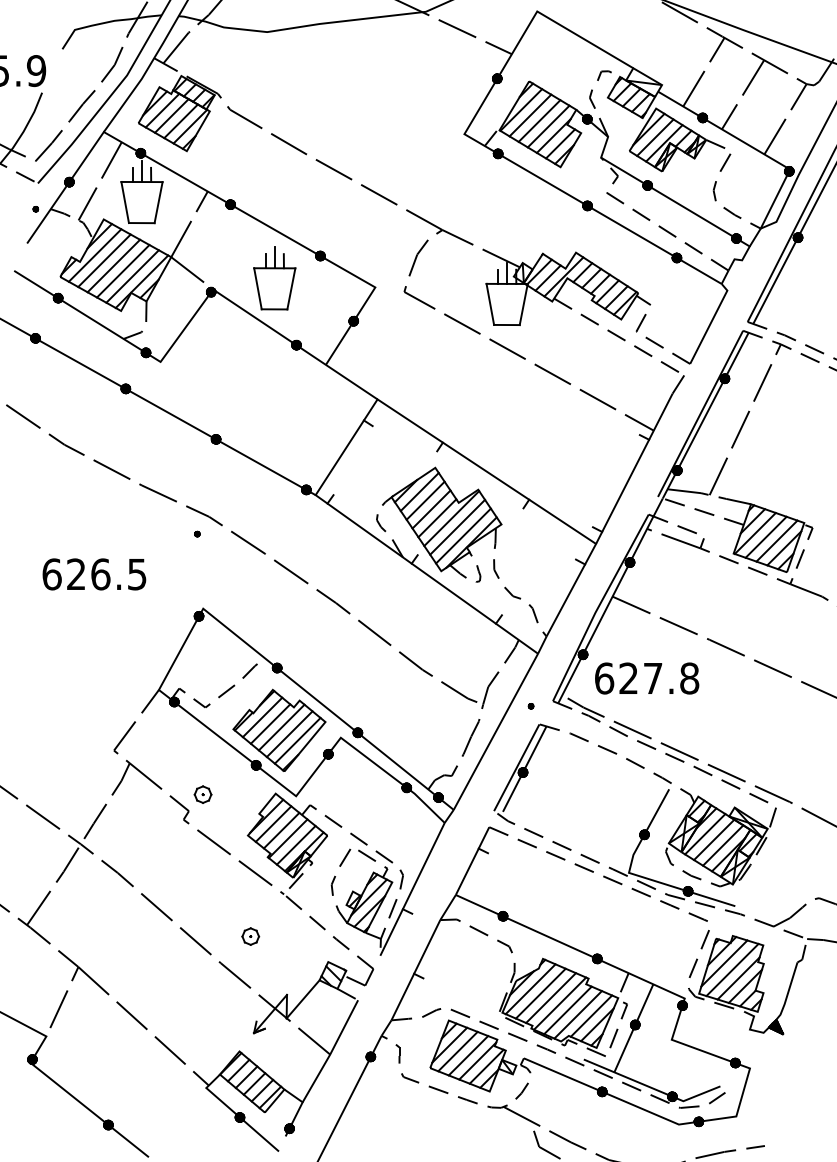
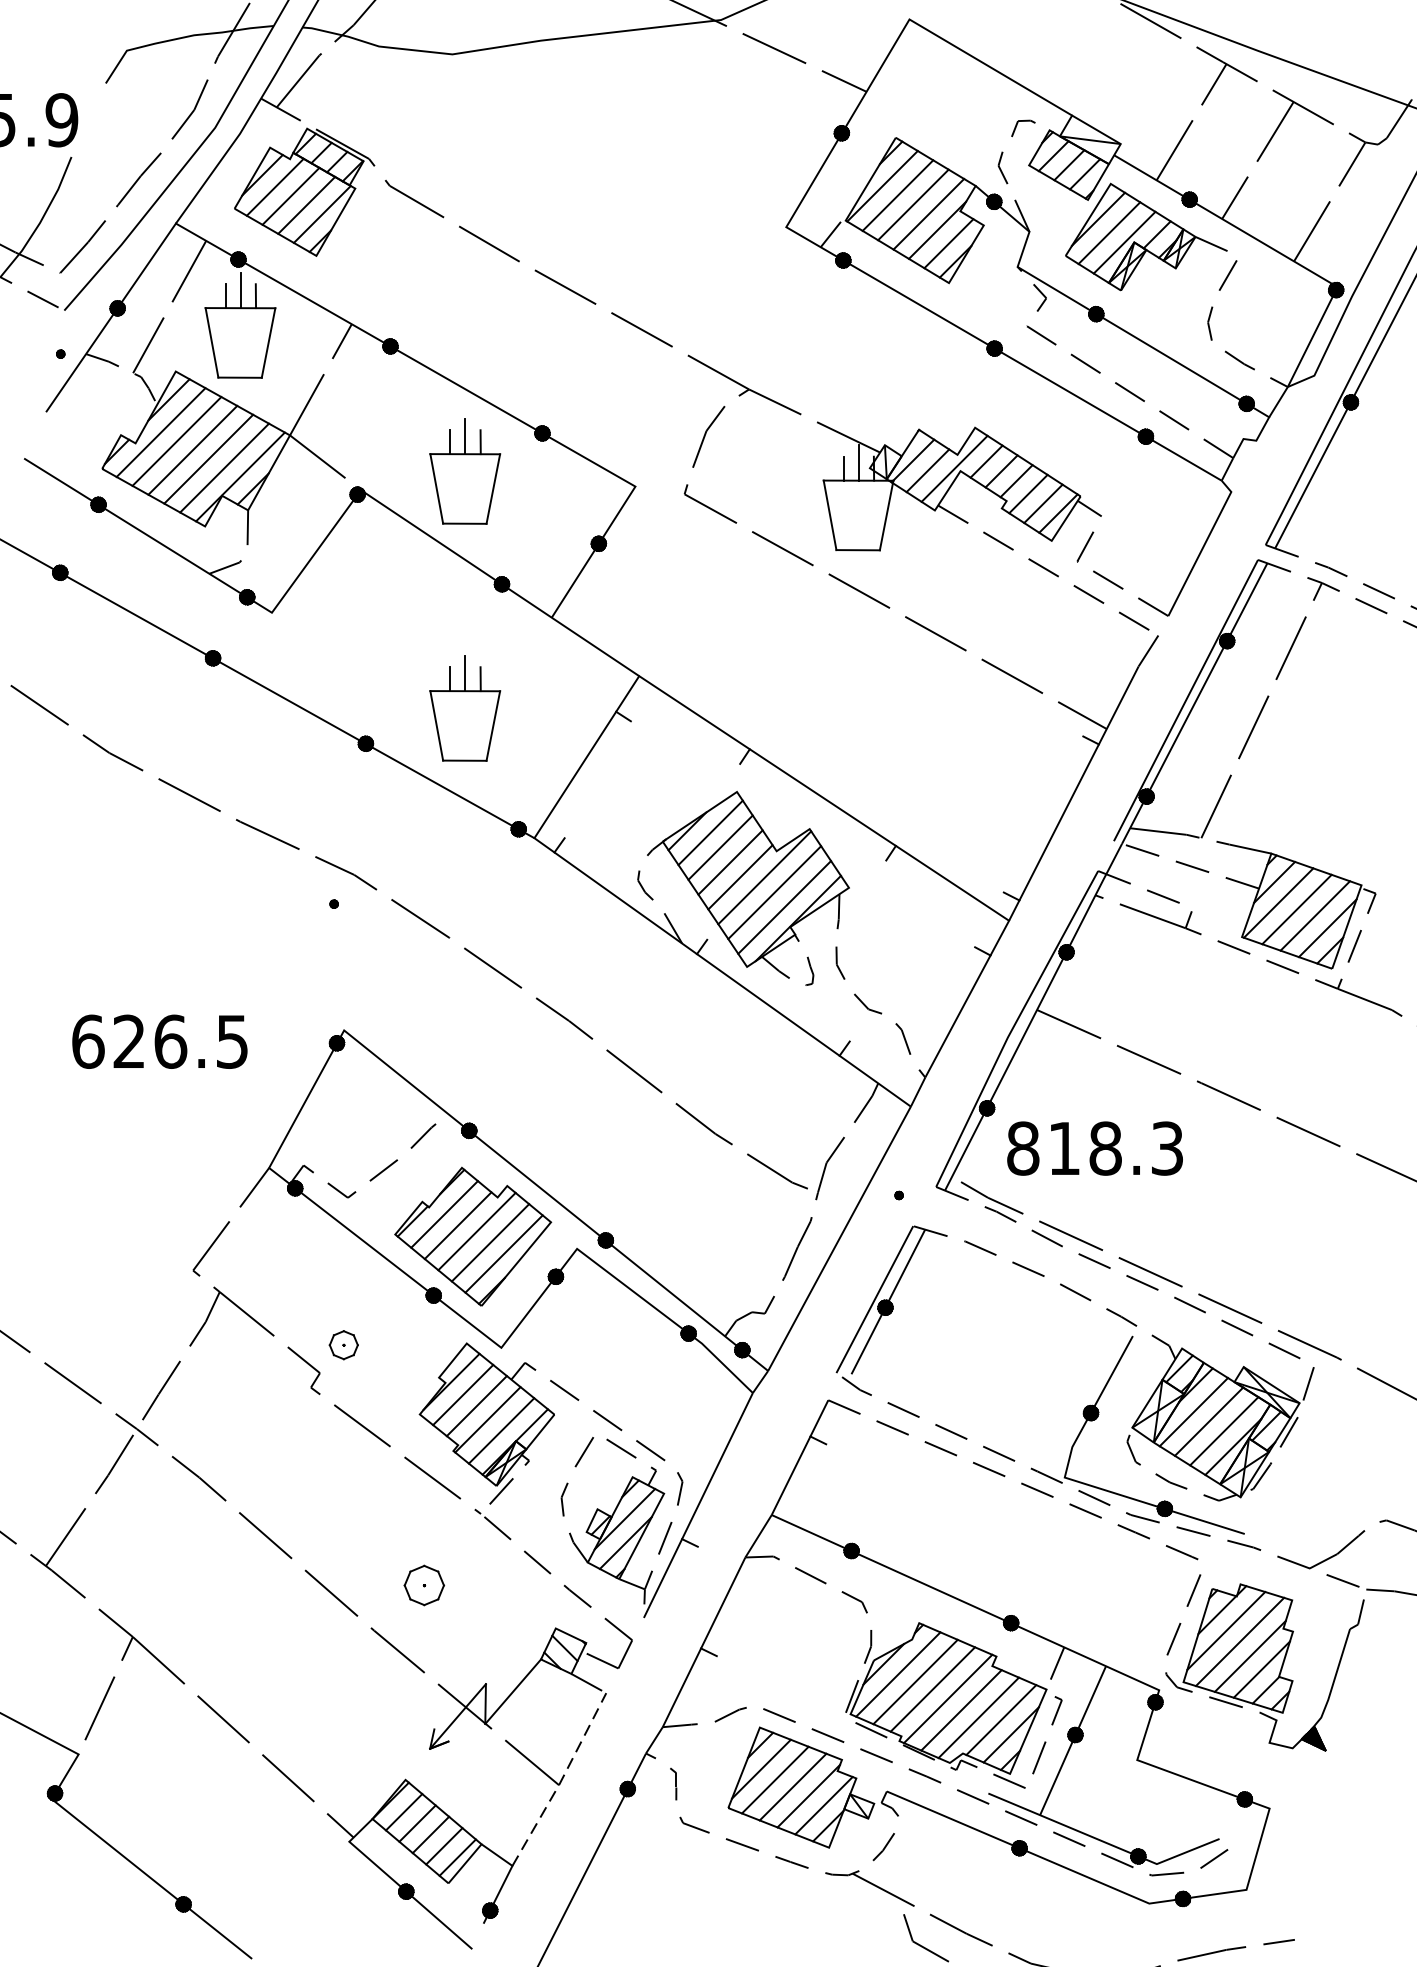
part: (274, 418) -> (464, 708), added
text: (94, 574) -> (160, 1041), moved
text: (647, 678) -> (1096, 1148), 627.8 -> 818.3
part: (250, 936) -> (424, 1585), size x1.4
line: (331, 1051) -> (561, 1779), solid -> dashed

